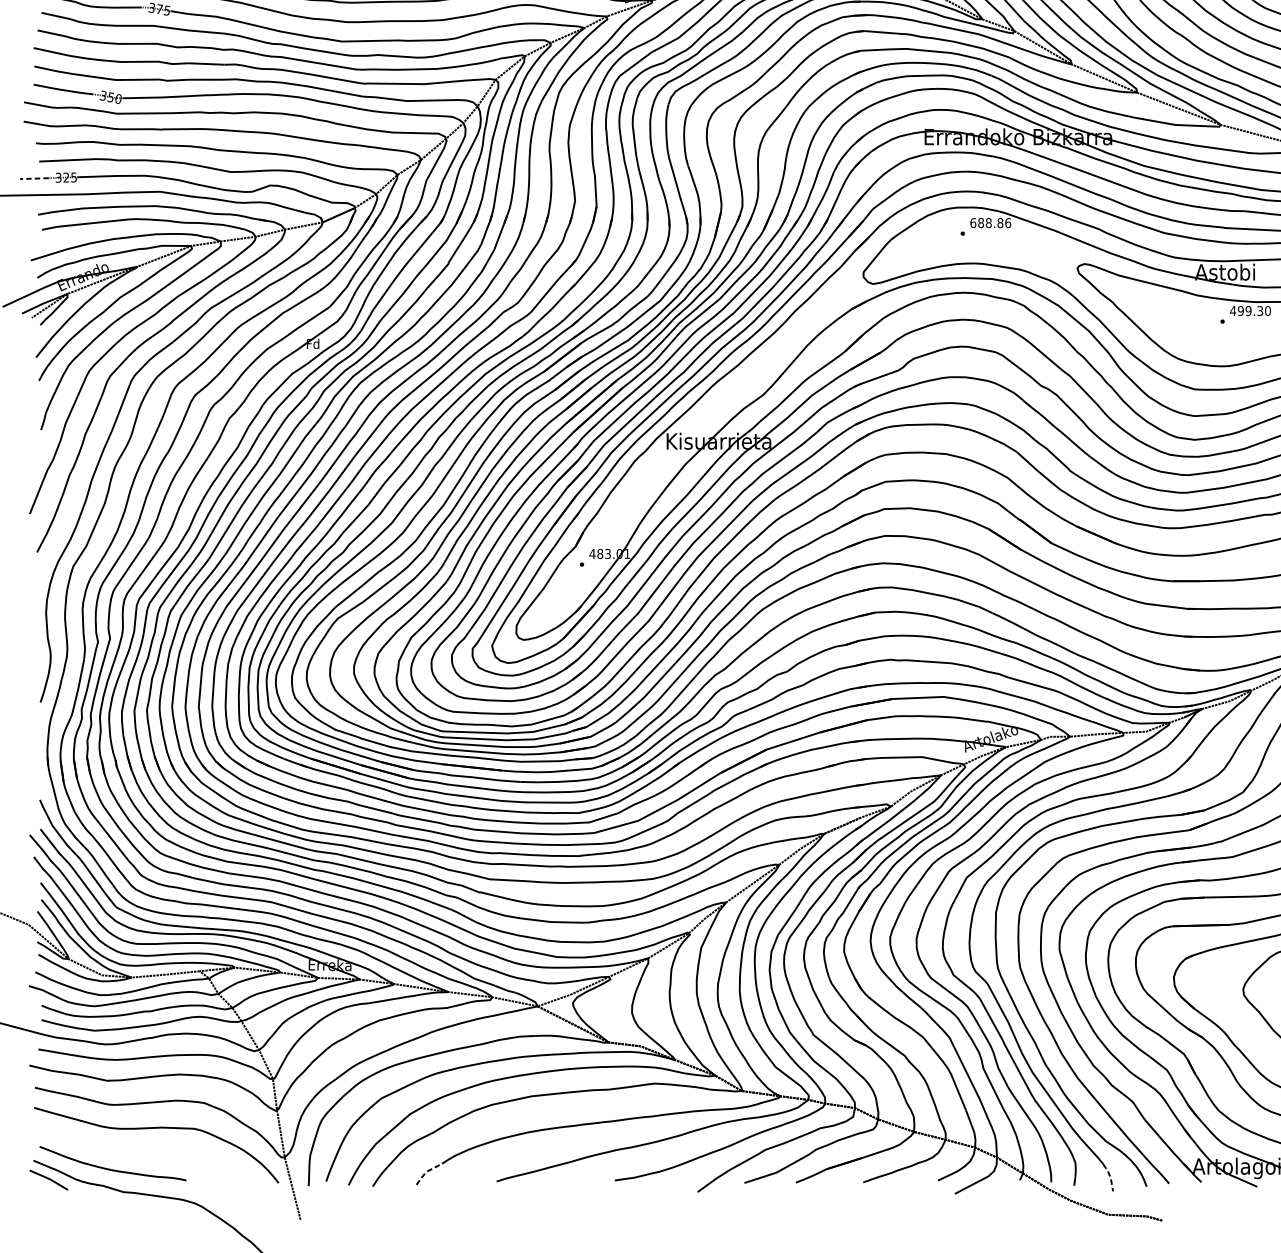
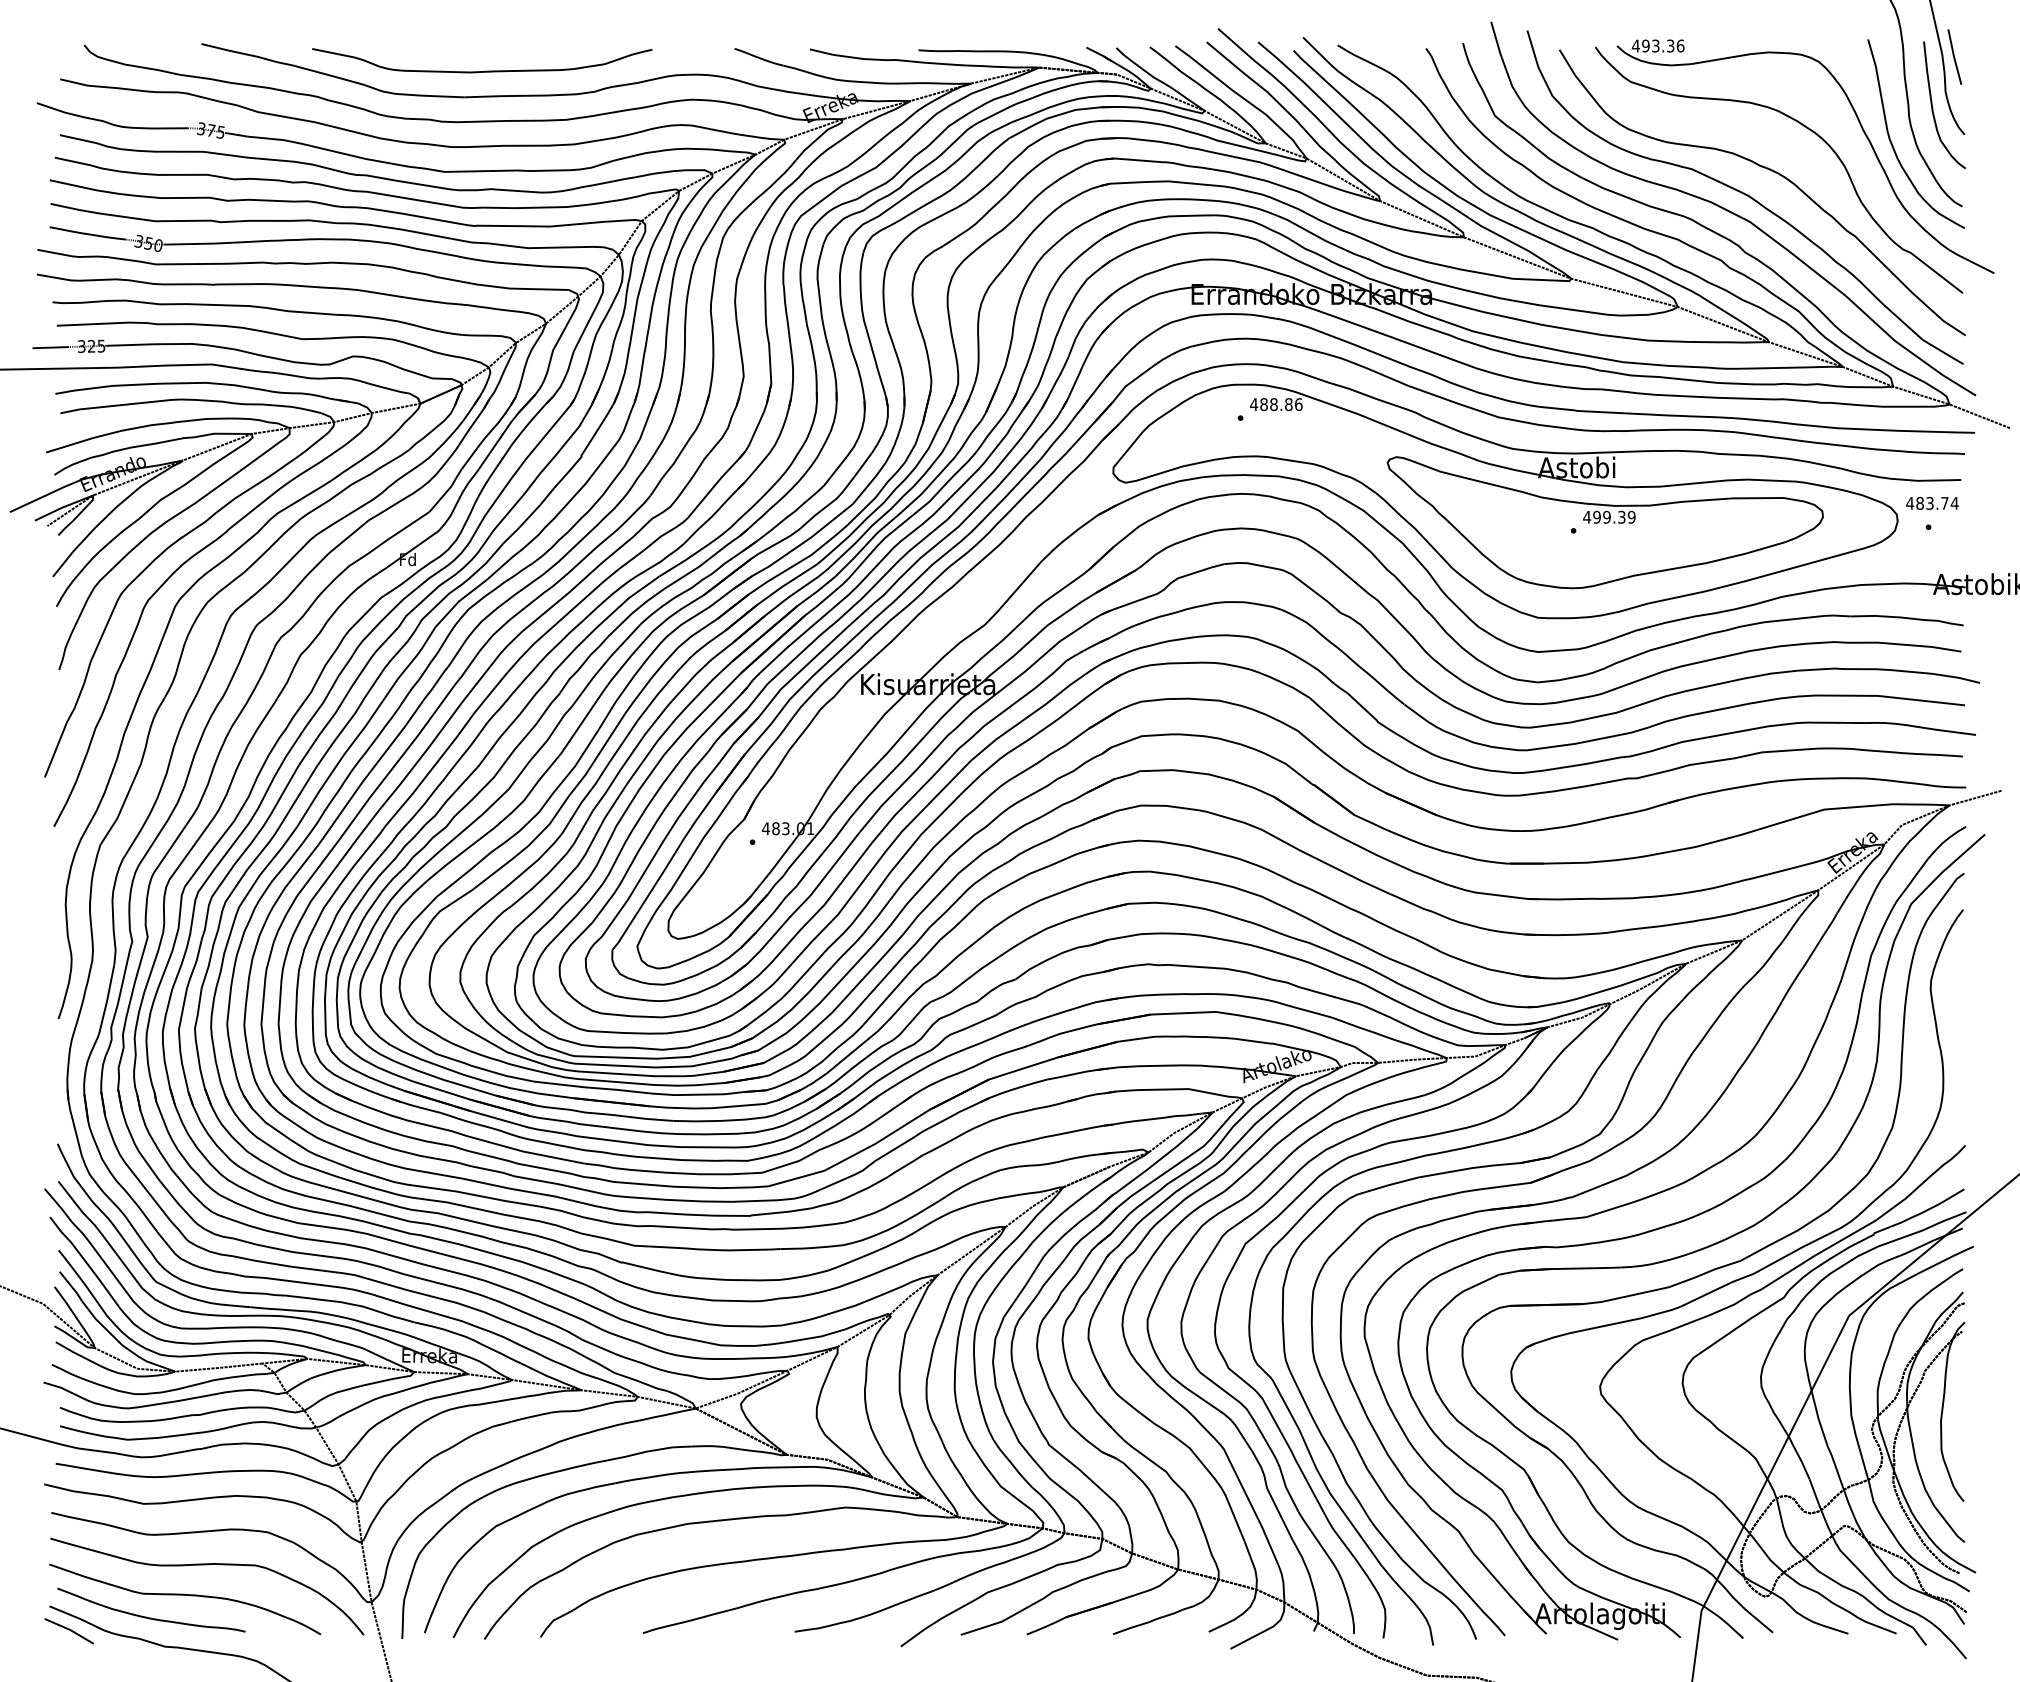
line: (34, 178) -> (50, 347), dashed -> solid
text: (973, 223) -> (1254, 404), 688.86 -> 488.86
text: (1267, 311) -> (1631, 517), 499.30 -> 499.39
curve: (139, 1152) -> (185, 1595), added
line: (426, 1171) -> (553, 1620), dashed -> solid
line: (1110, 1176) -> (1429, 1626), dashed -> solid

